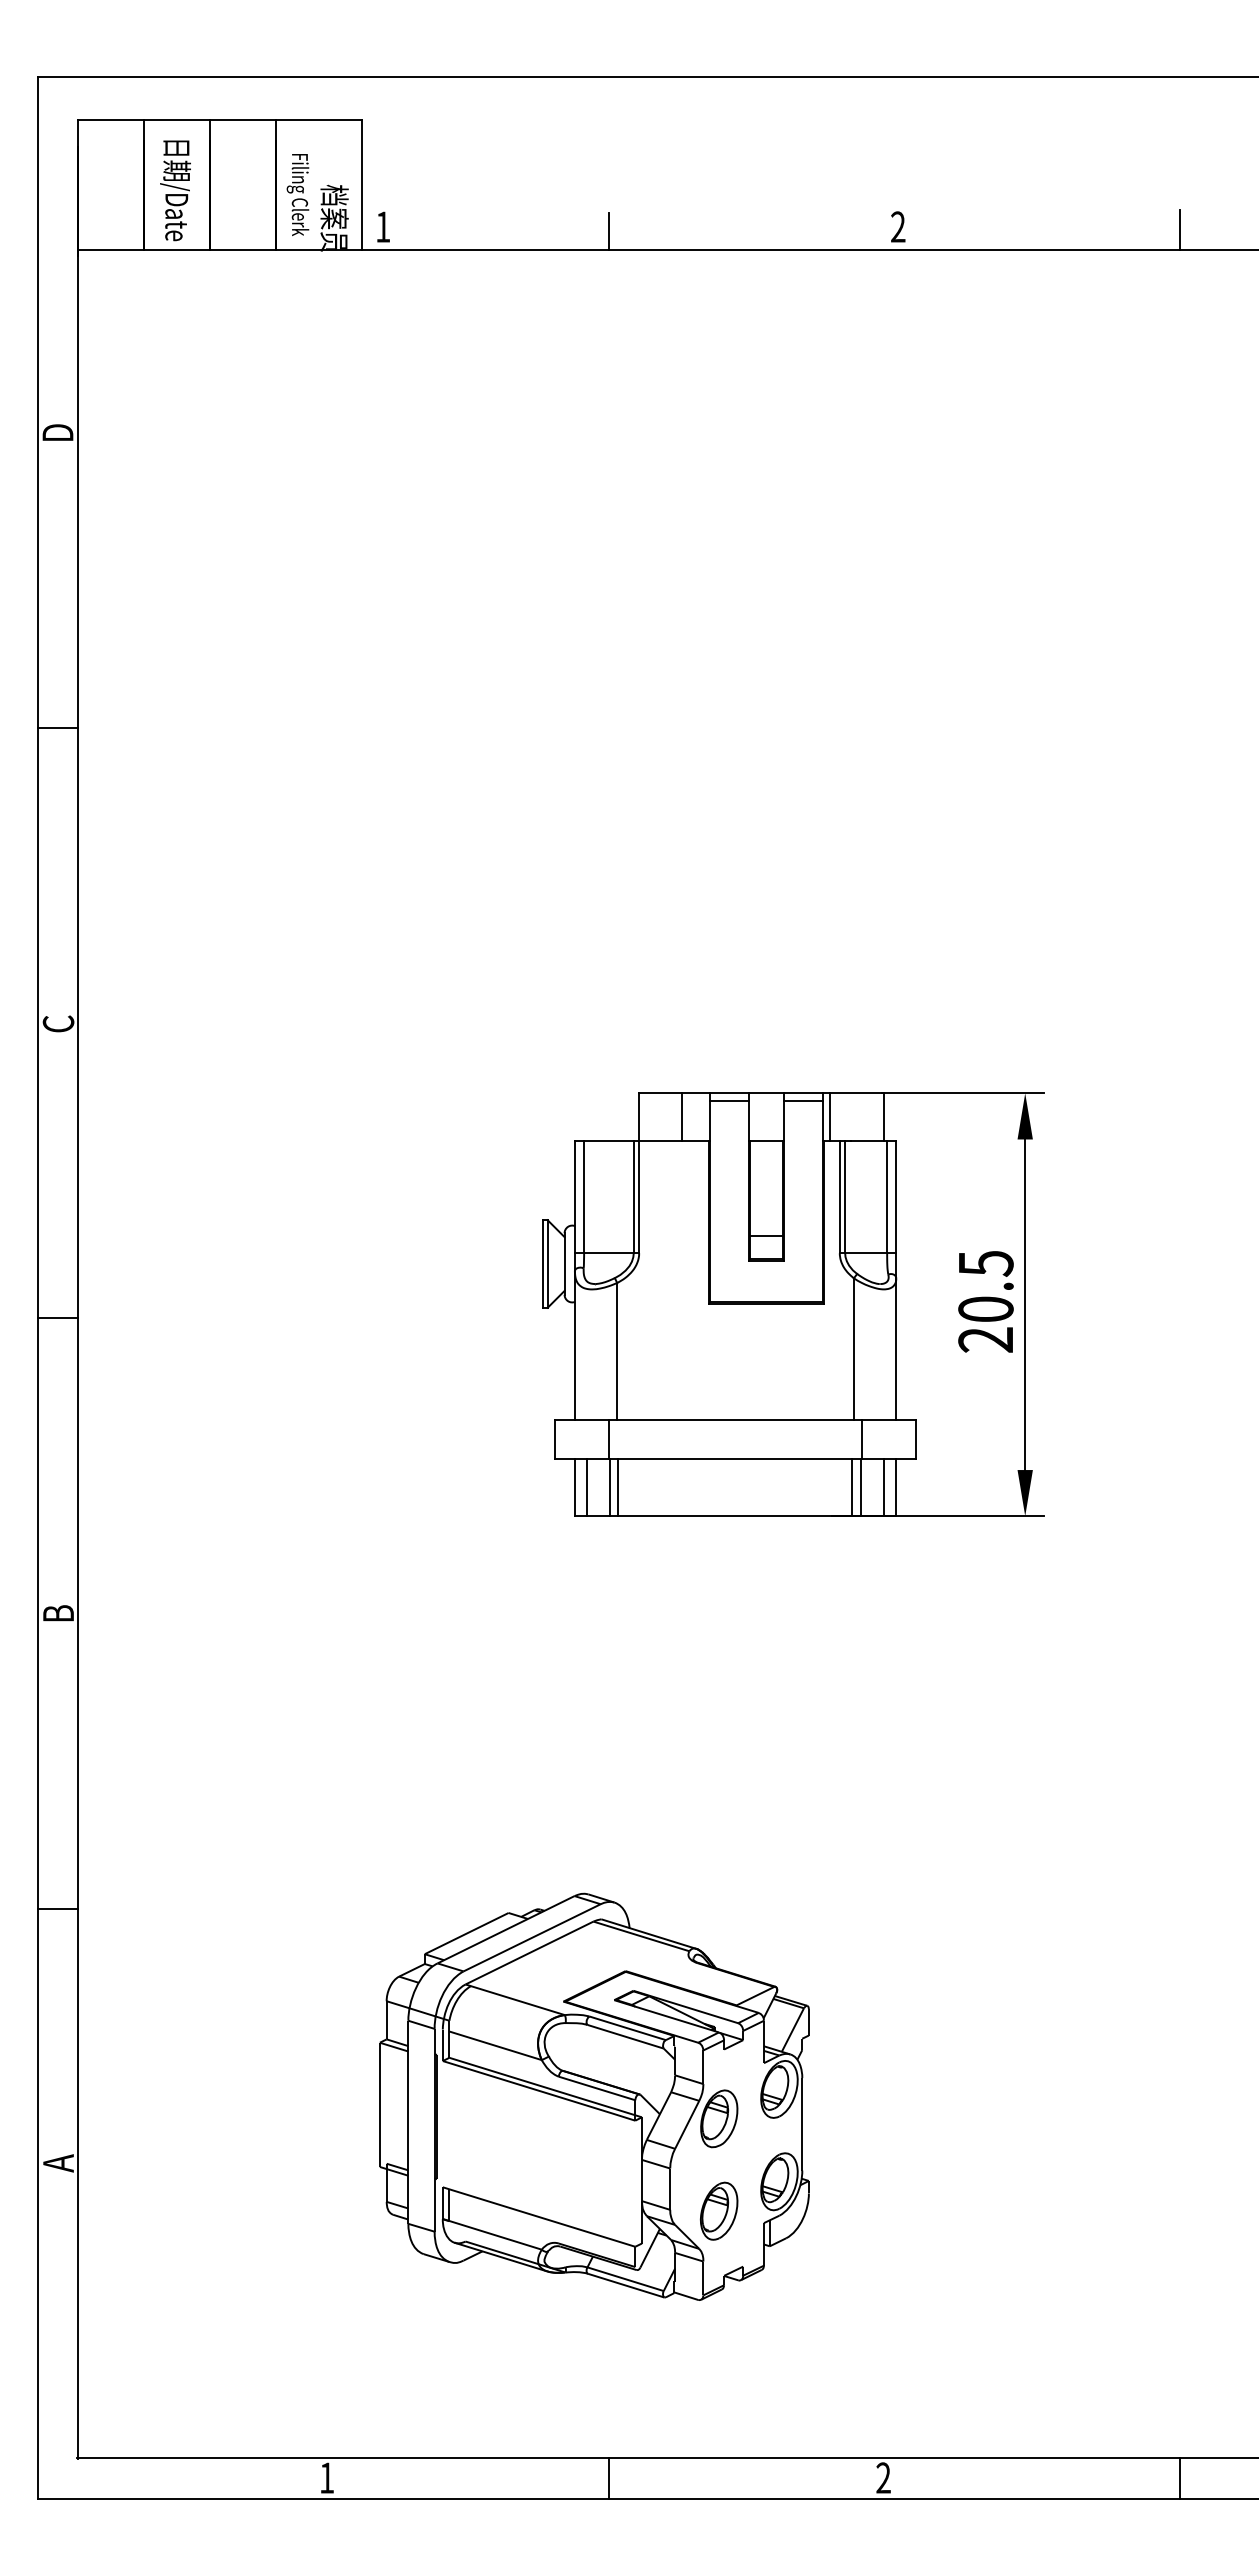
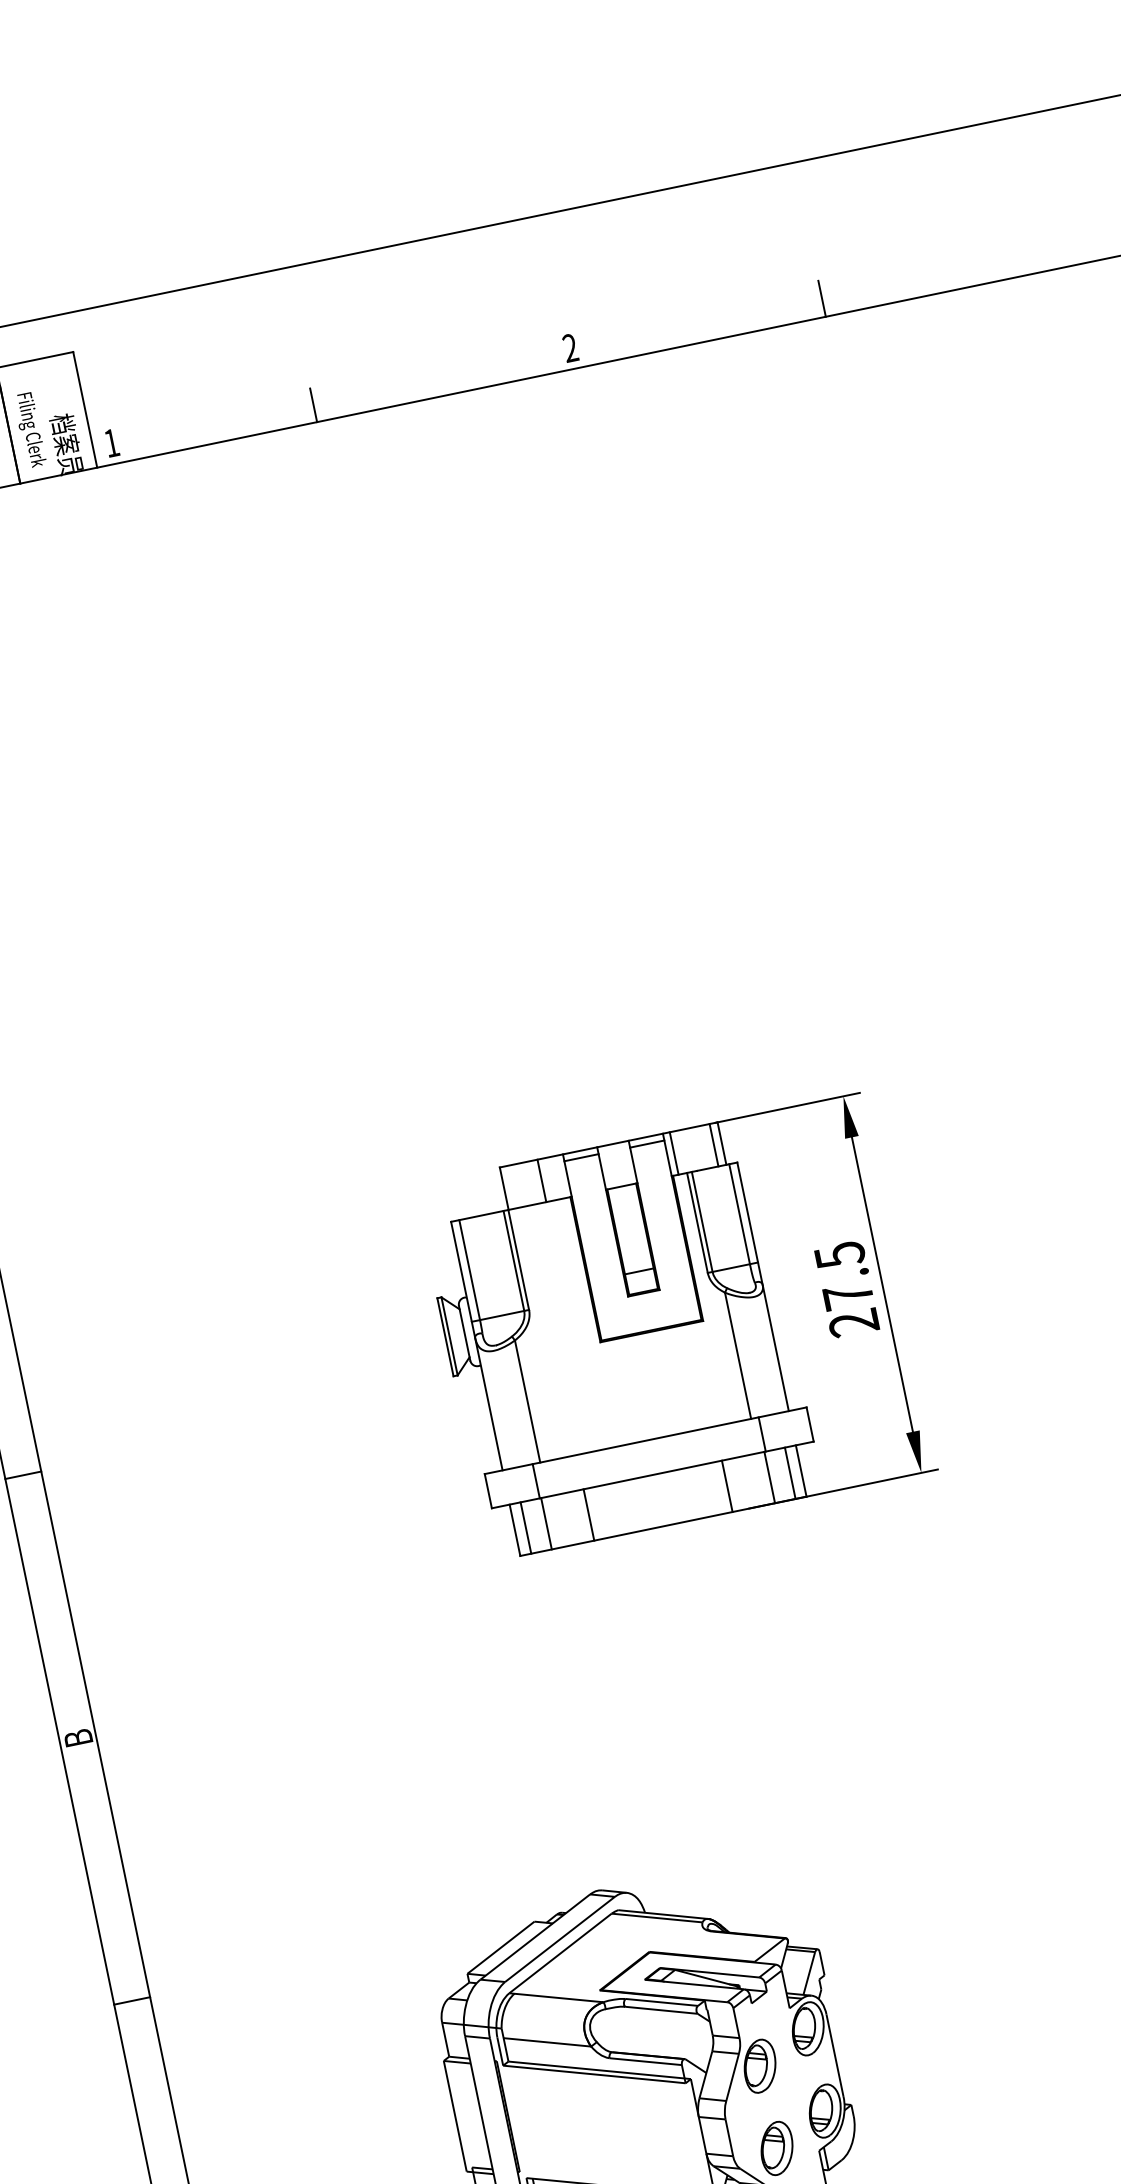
line: (875, 1117) -> (714, 1145), added
text: (985, 1308) -> (847, 1295), 20.5 -> 27.5
line: (617, 1487) -> (588, 1515), moved
line: (852, 1487) -> (727, 1486), moved

